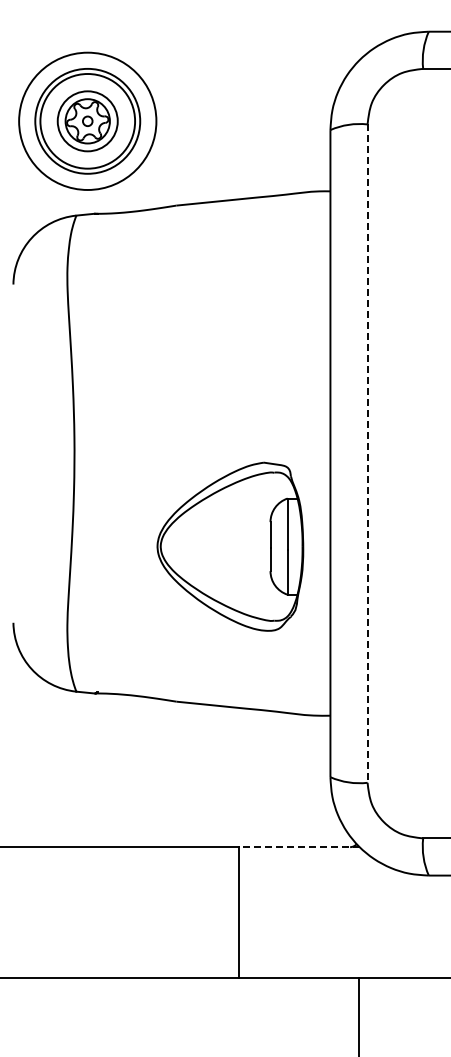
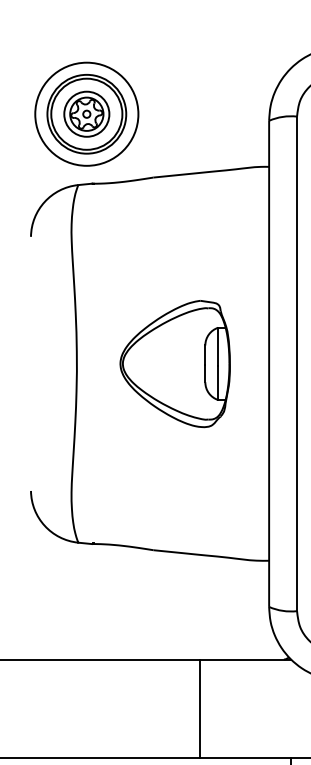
line: (367, 454) -> (296, 364), dashed -> solid
part: (230, 546) -> (175, 363), moved
line: (298, 847) -> (245, 659), dashed -> solid

